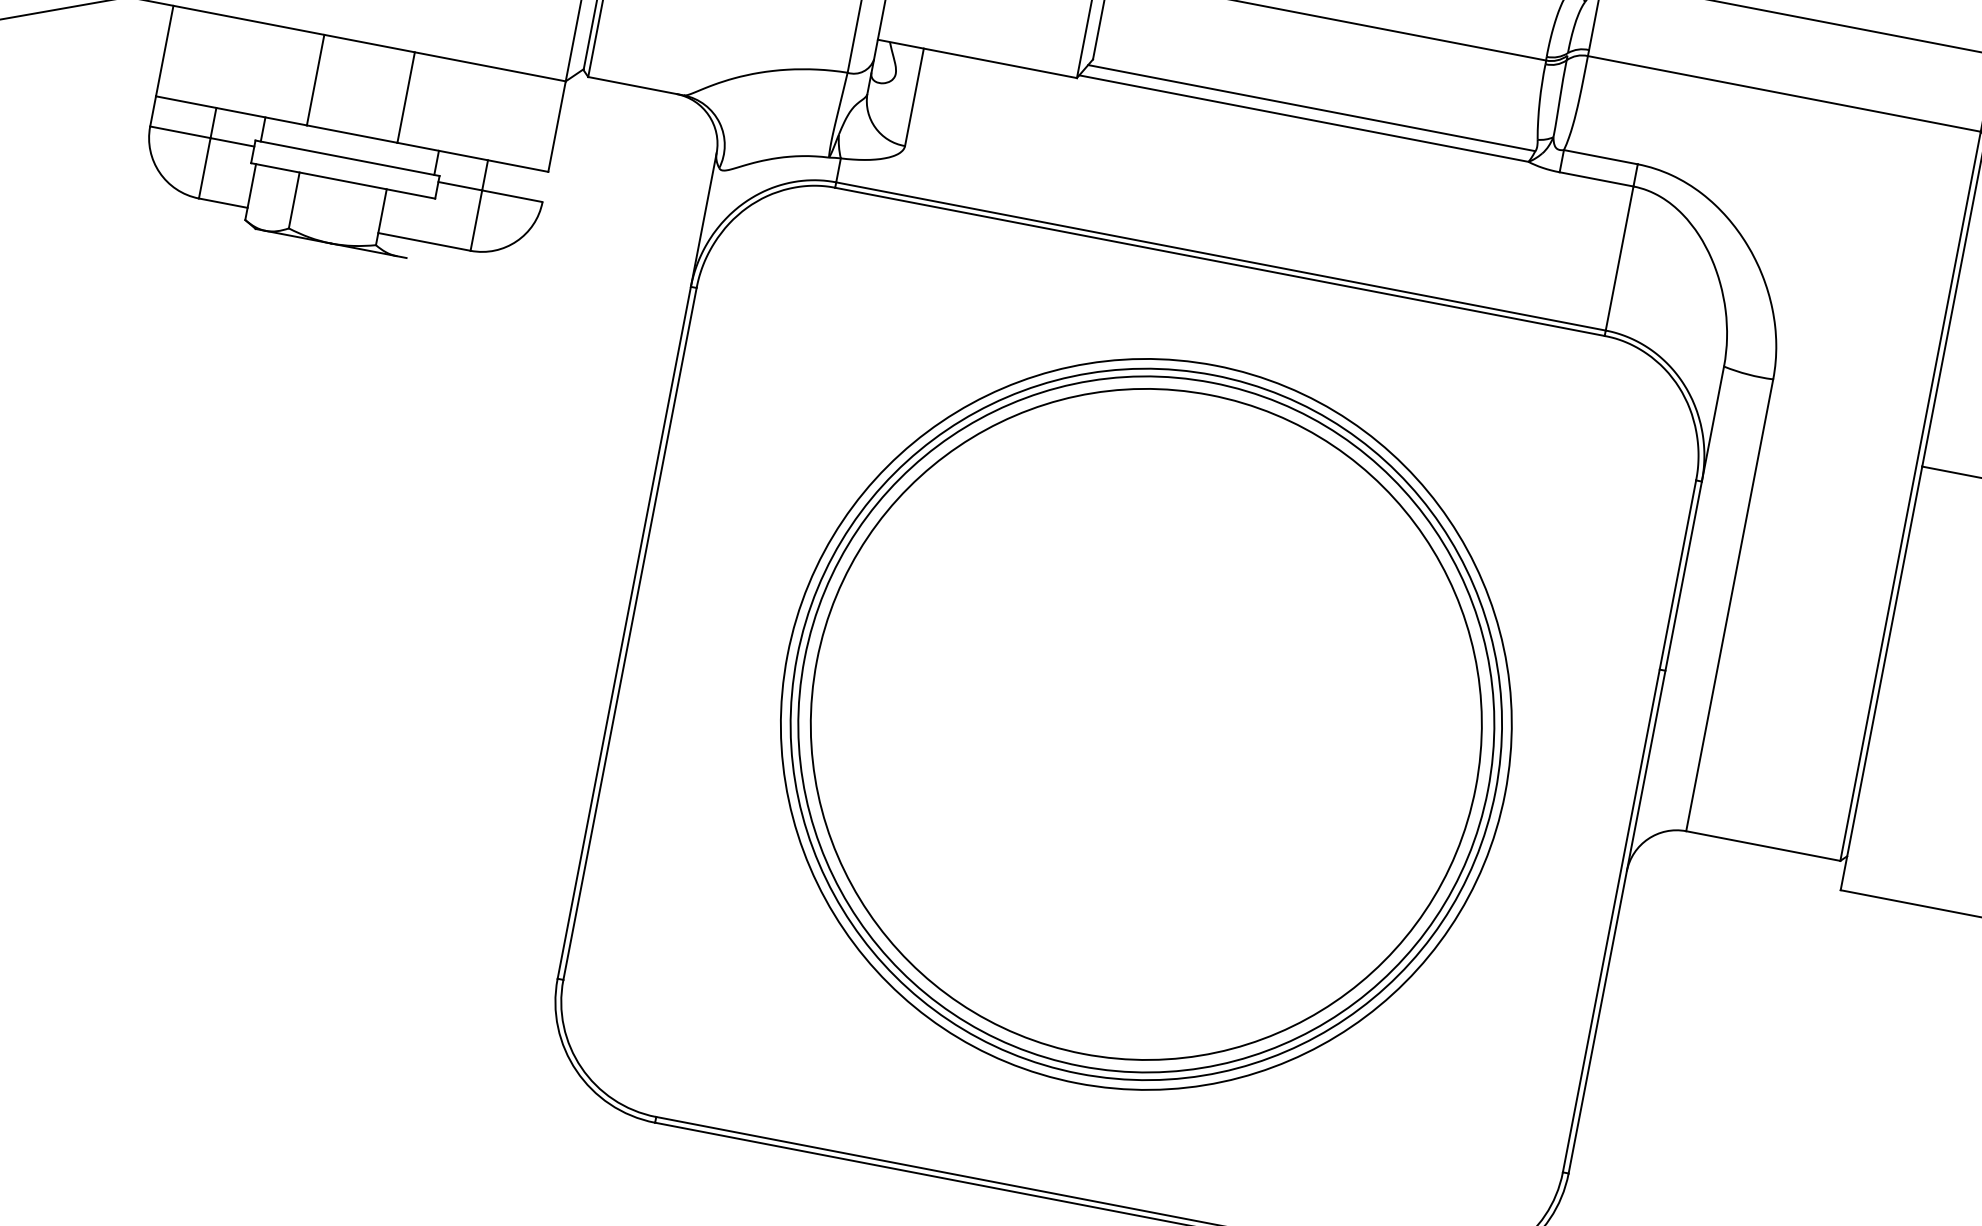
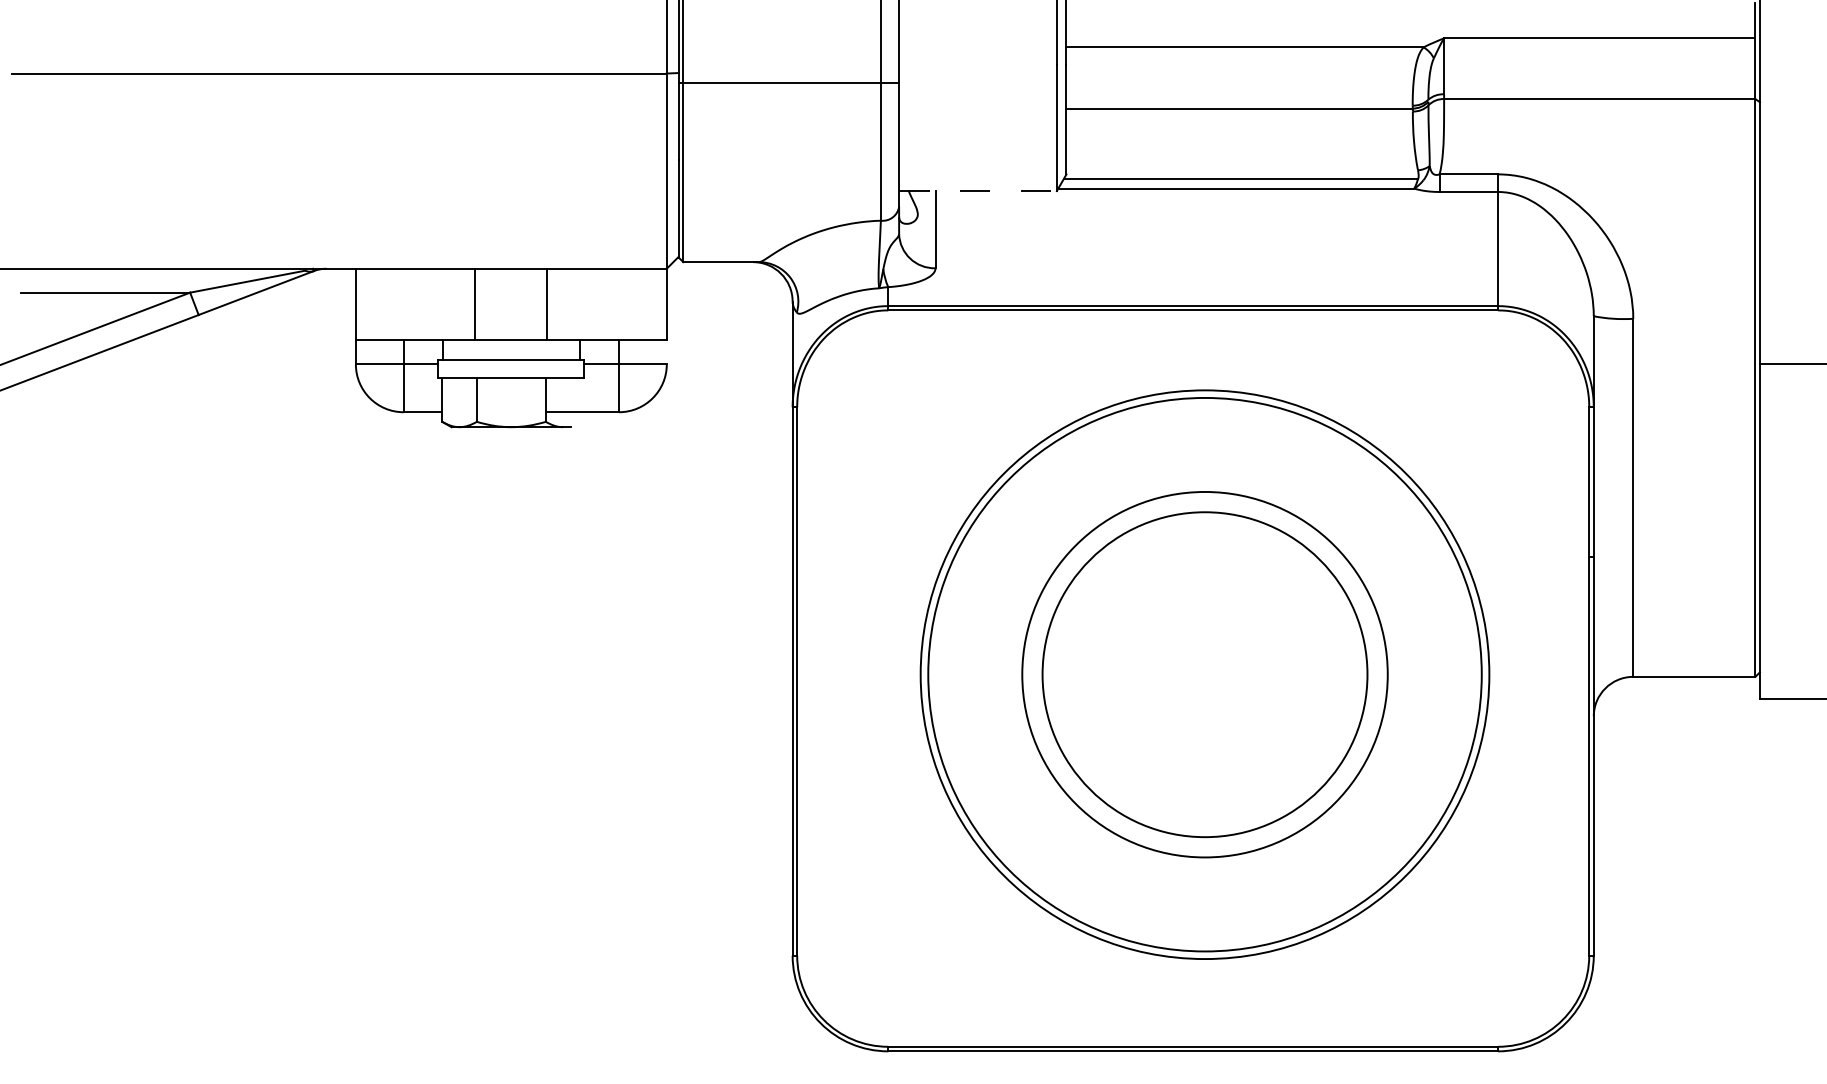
line: (977, 59) -> (978, 191), solid -> dashed
circle: (1145, 724) -> (1204, 674), size x0.6
circle: (1145, 724) -> (1204, 674), size x0.7

